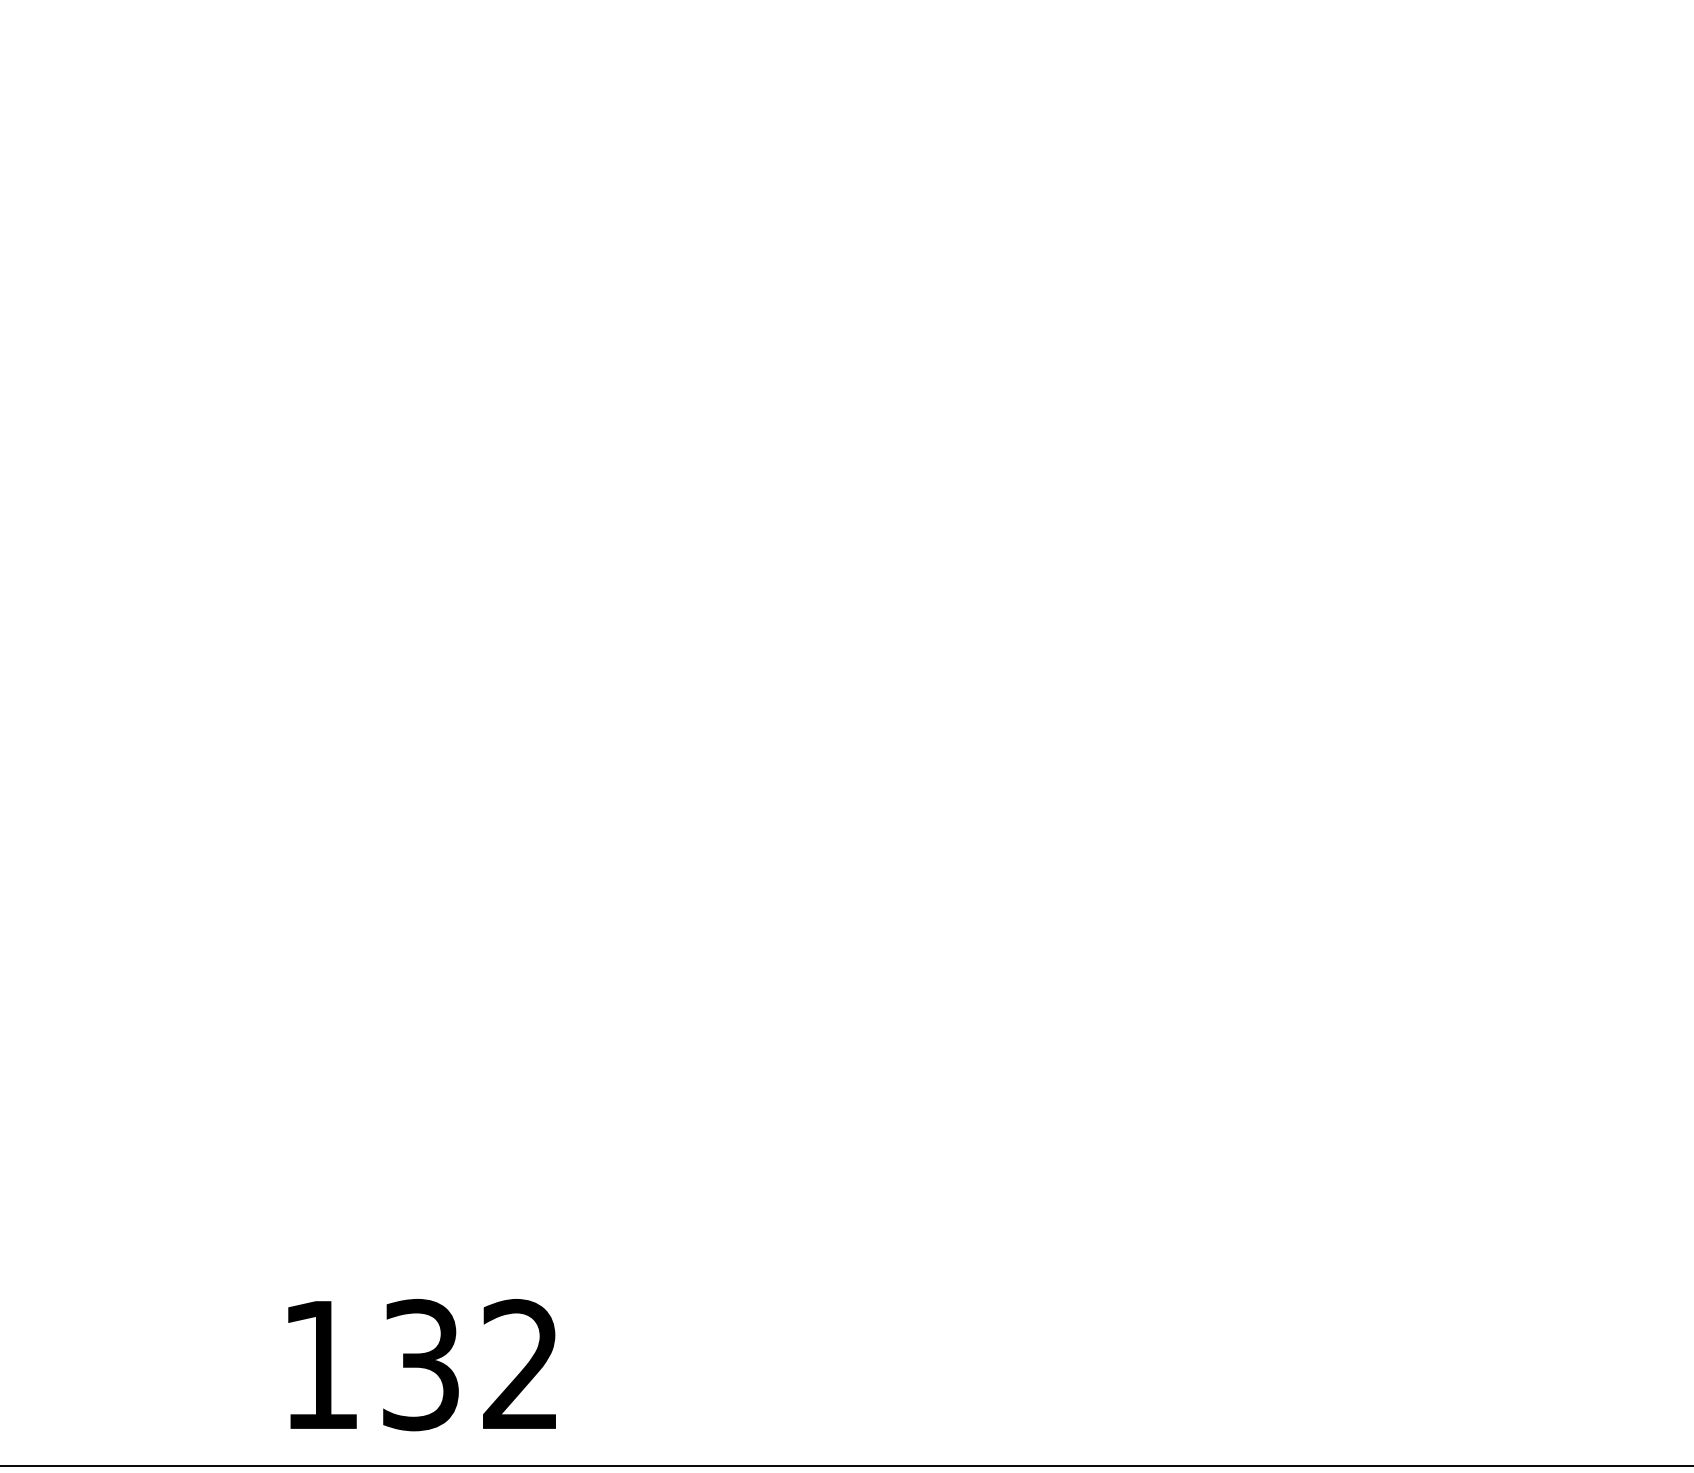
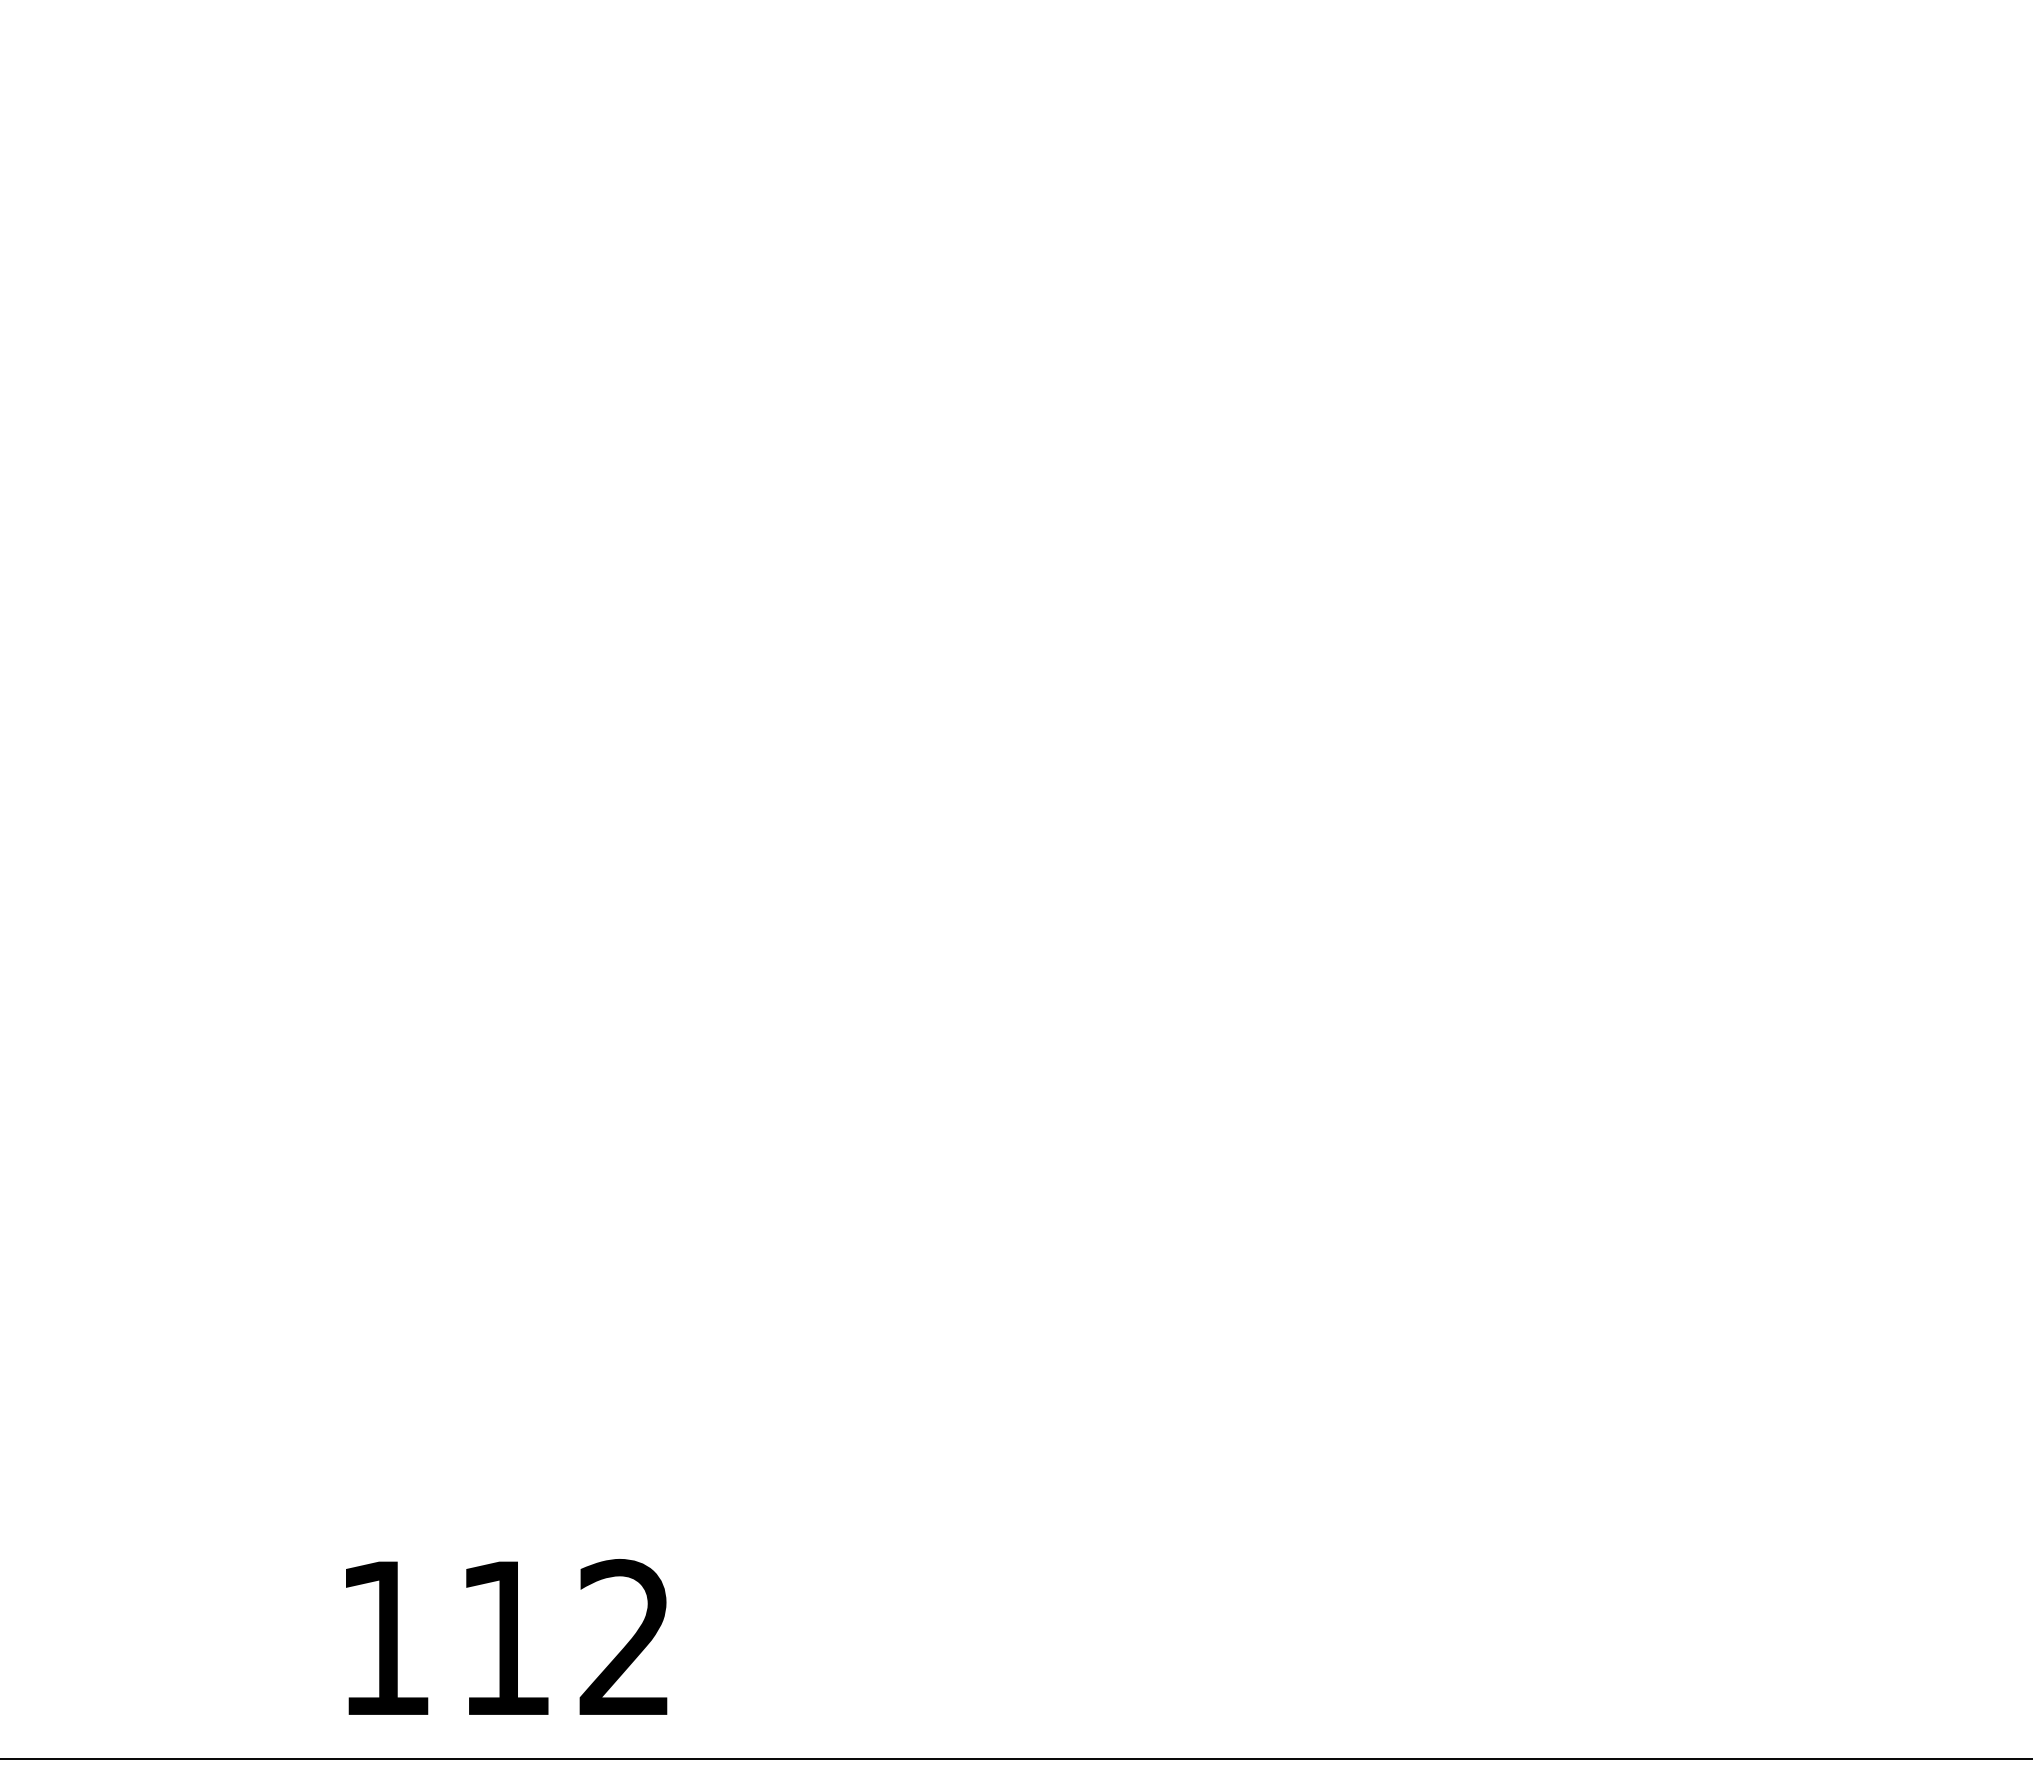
text: (421, 1364) -> (505, 1637), 132 -> 112

